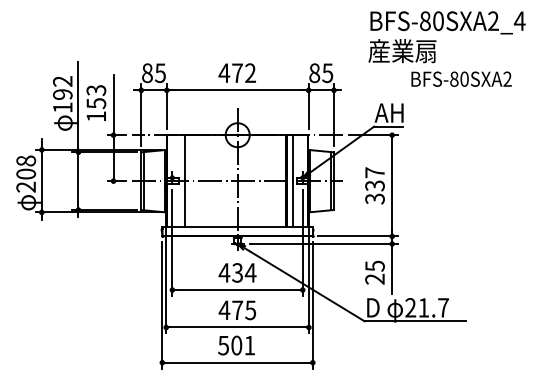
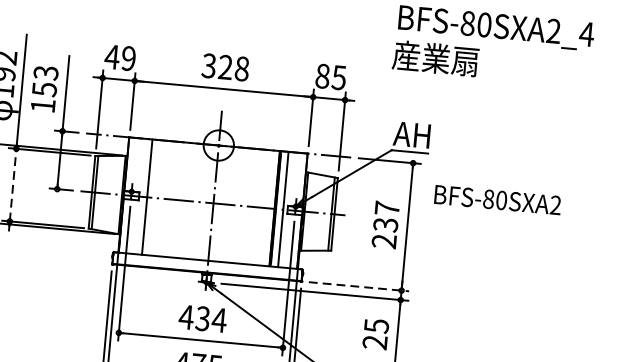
text: (153, 73) -> (119, 58), 85 -> 49
text: (237, 73) -> (225, 67), 472 -> 328
text: (461, 78) -> (497, 199), moved
line: (78, 181) -> (13, 185), solid -> dashed
text: (374, 198) -> (383, 240), 337 -> 237
line: (358, 236) -> (359, 286), solid -> dashed

